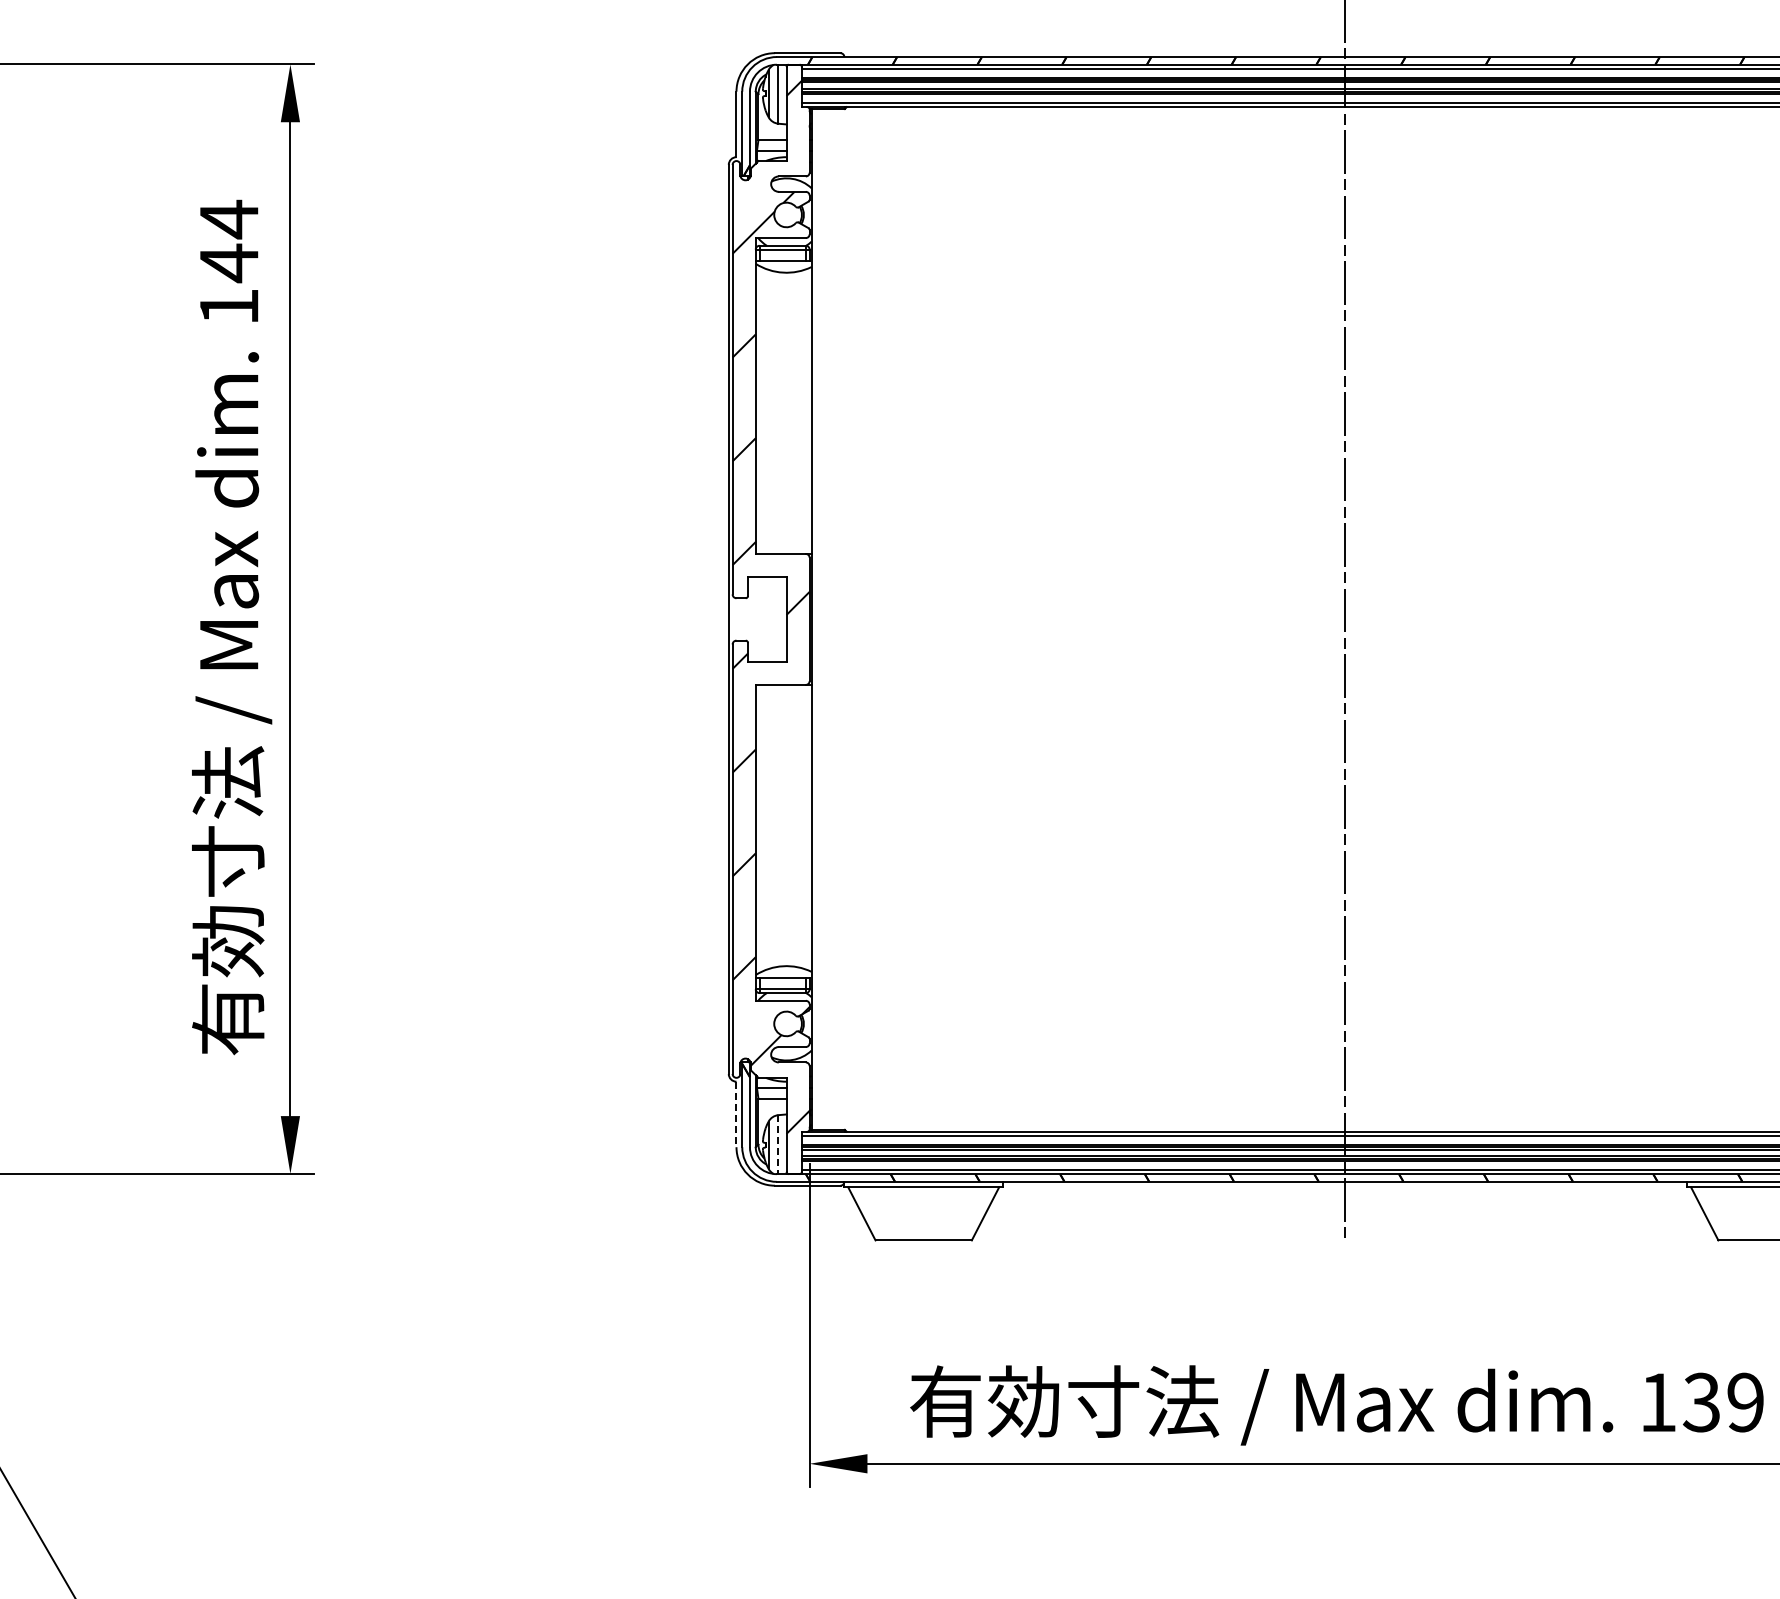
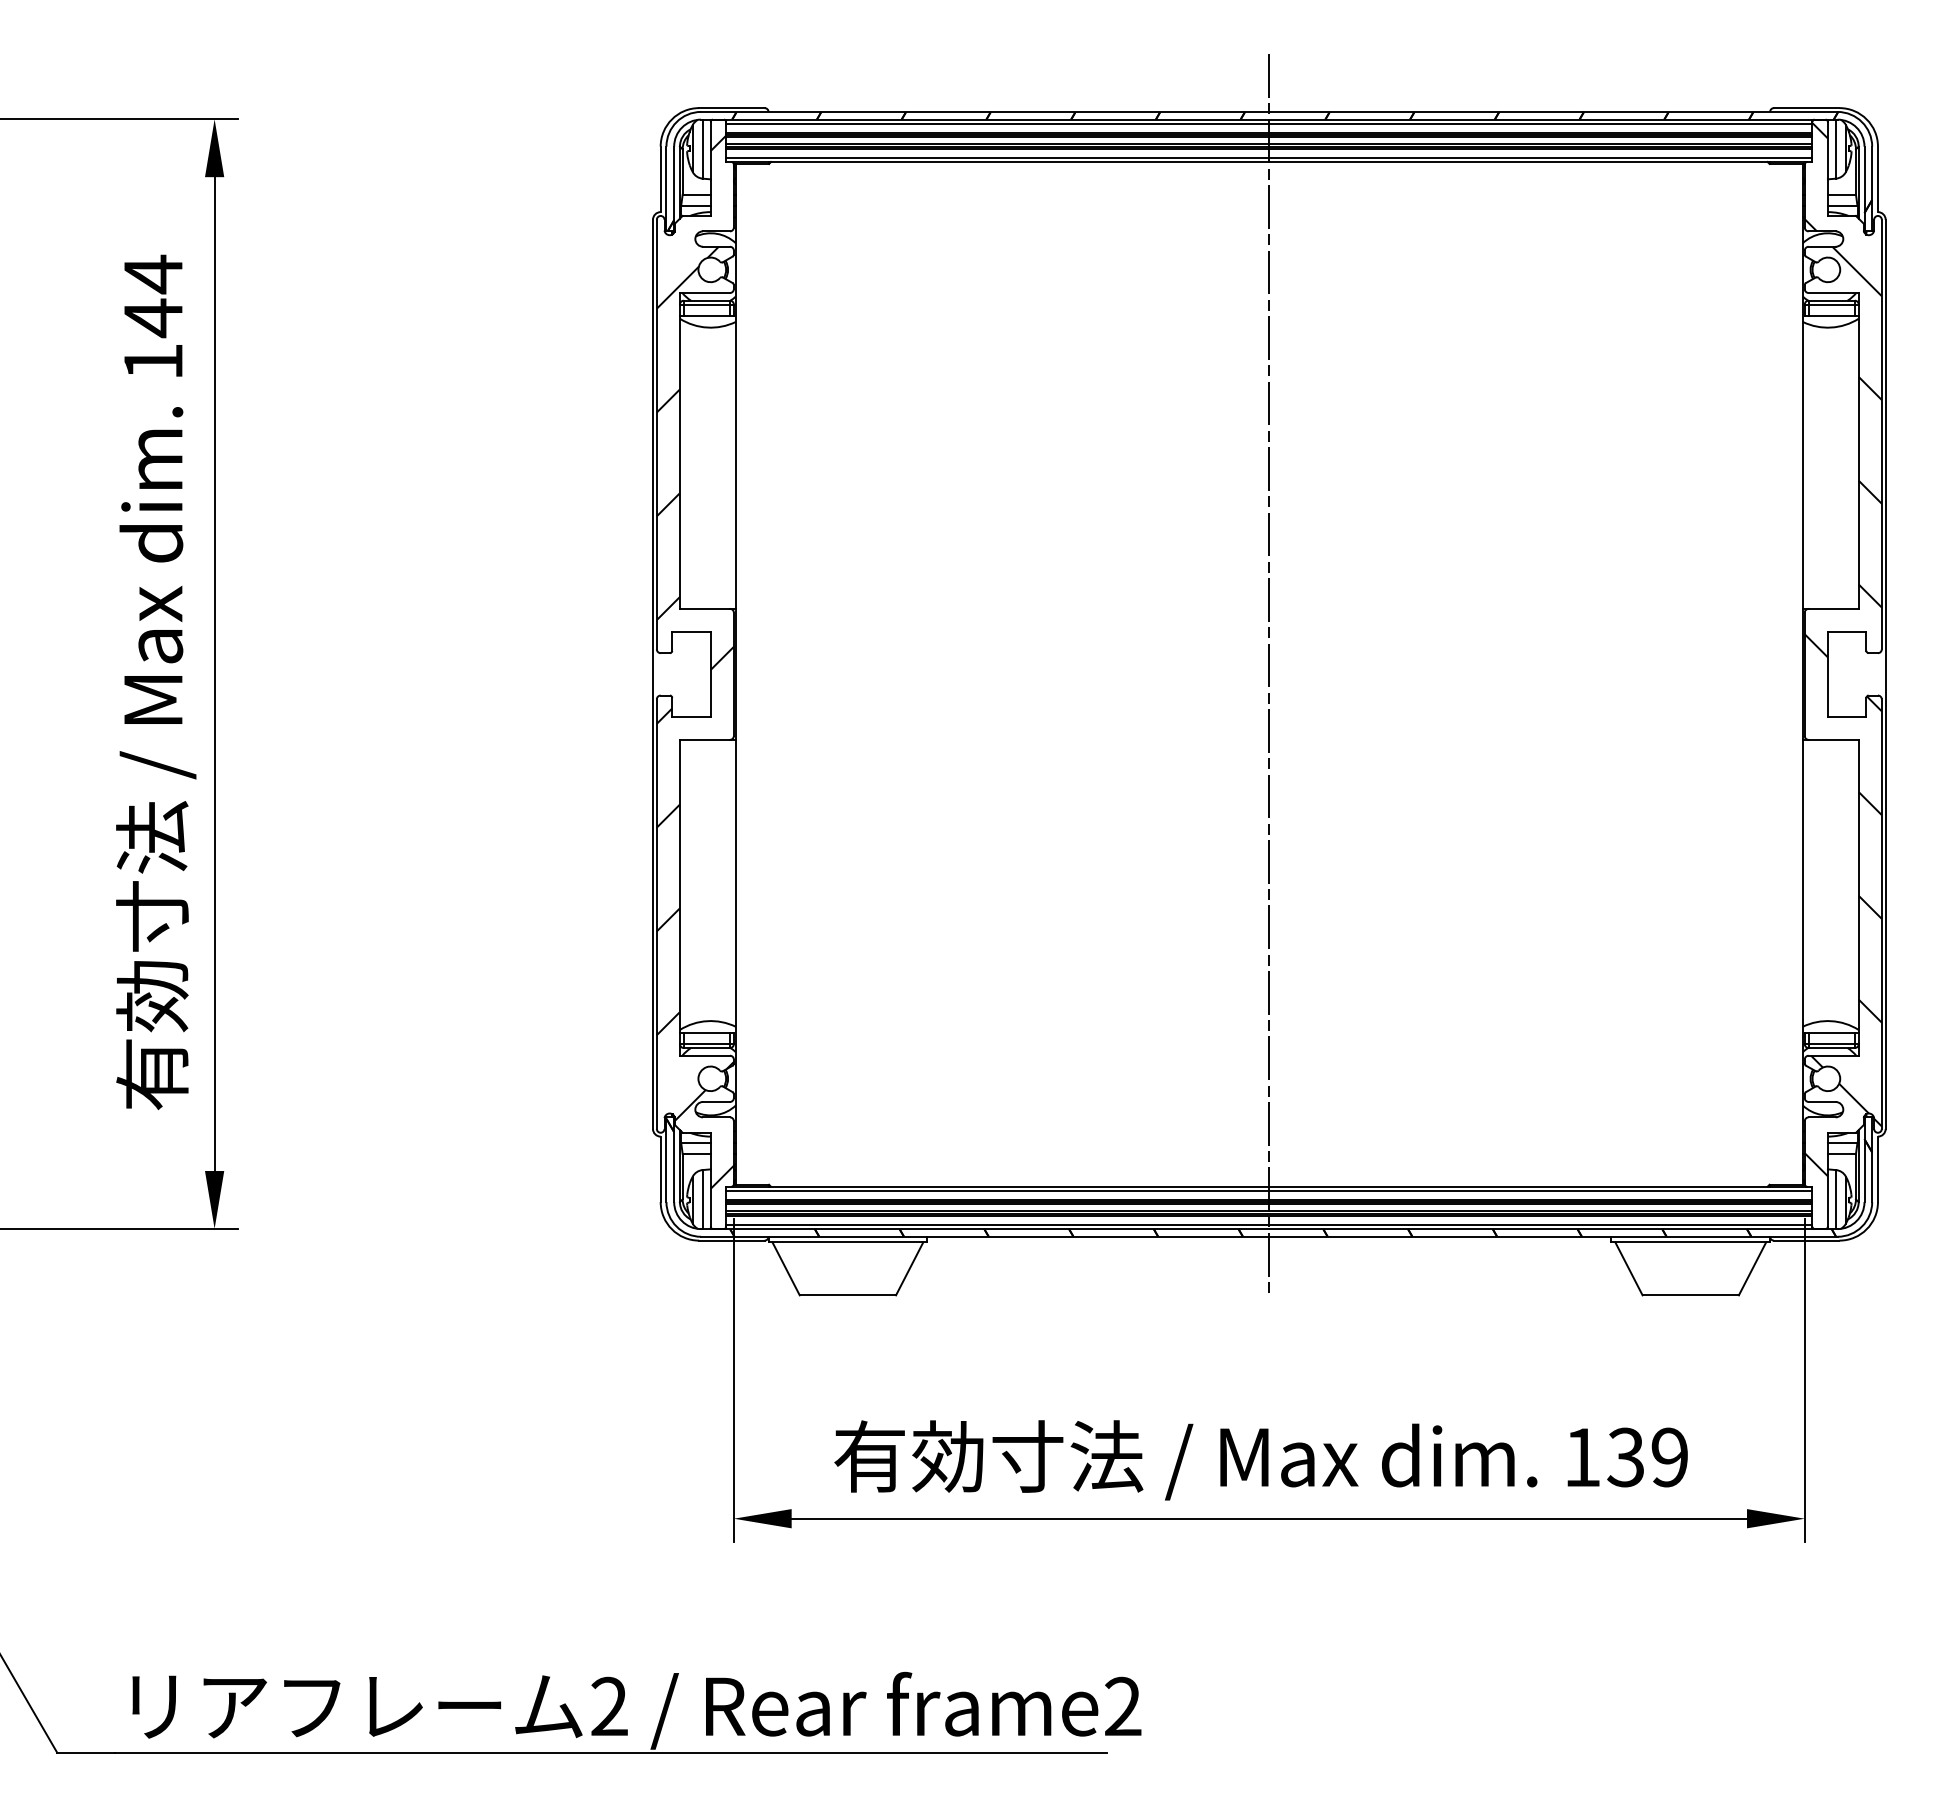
line: (736, 1114) -> (660, 1169), dashed -> solid
line: (778, 1145) -> (702, 1200), dashed -> solid

